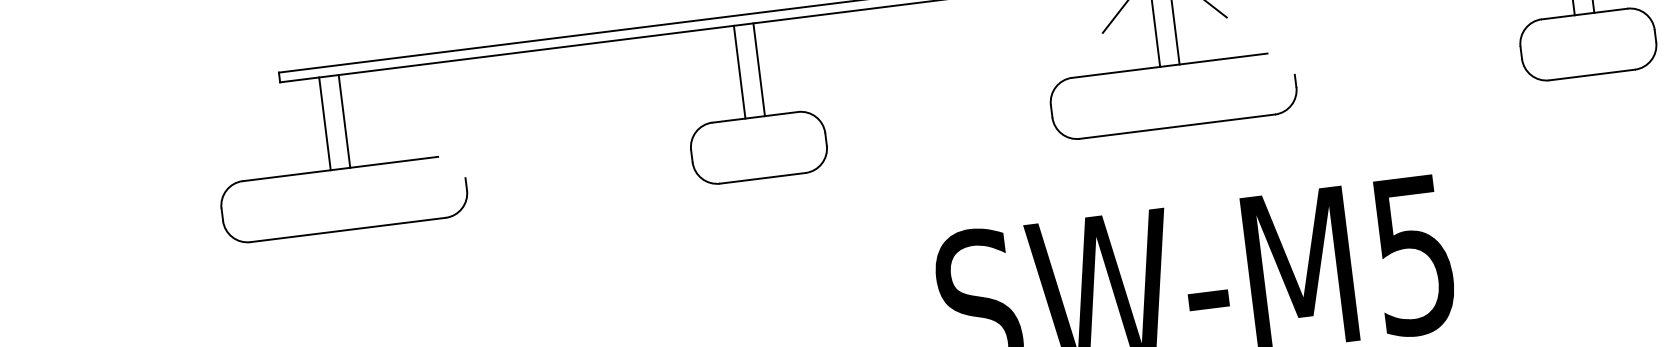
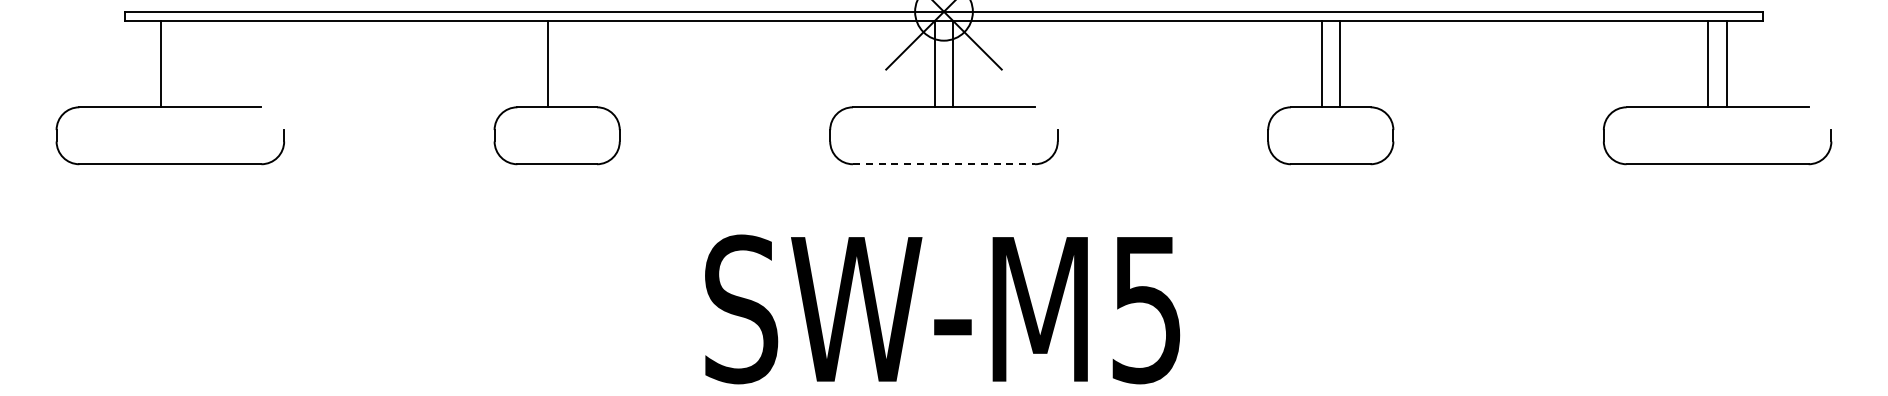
line: (759, 69) -> (566, 63), removed
line: (344, 120) -> (179, 63), removed
line: (1178, 126) -> (944, 164), solid -> dashed

